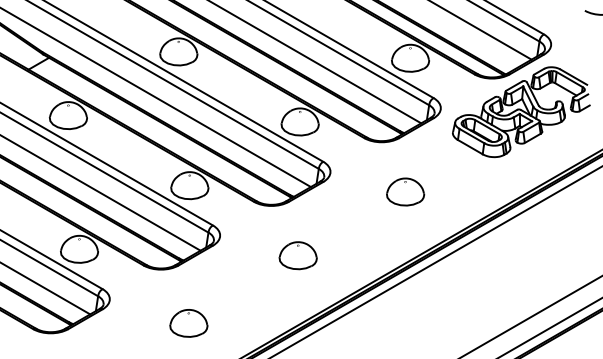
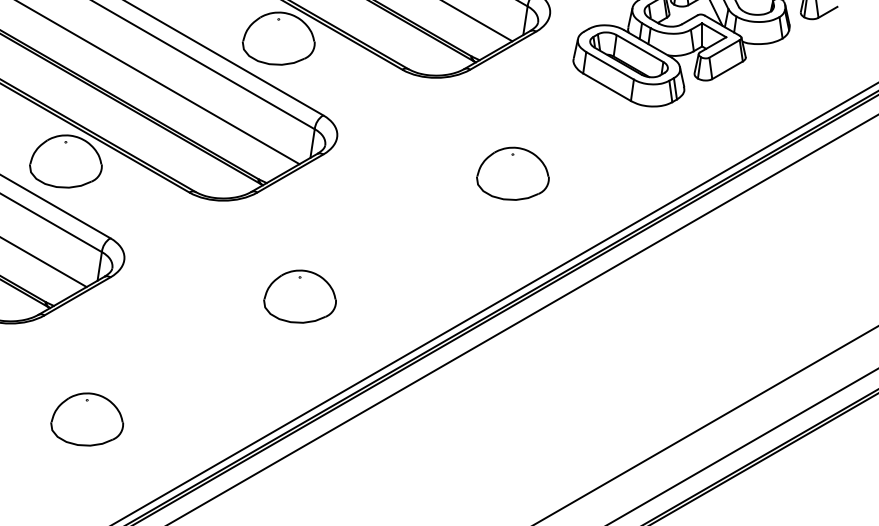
part: (405, 191) -> (512, 172), moved
part: (297, 255) -> (298, 296), moved
part: (188, 323) -> (86, 419), moved

